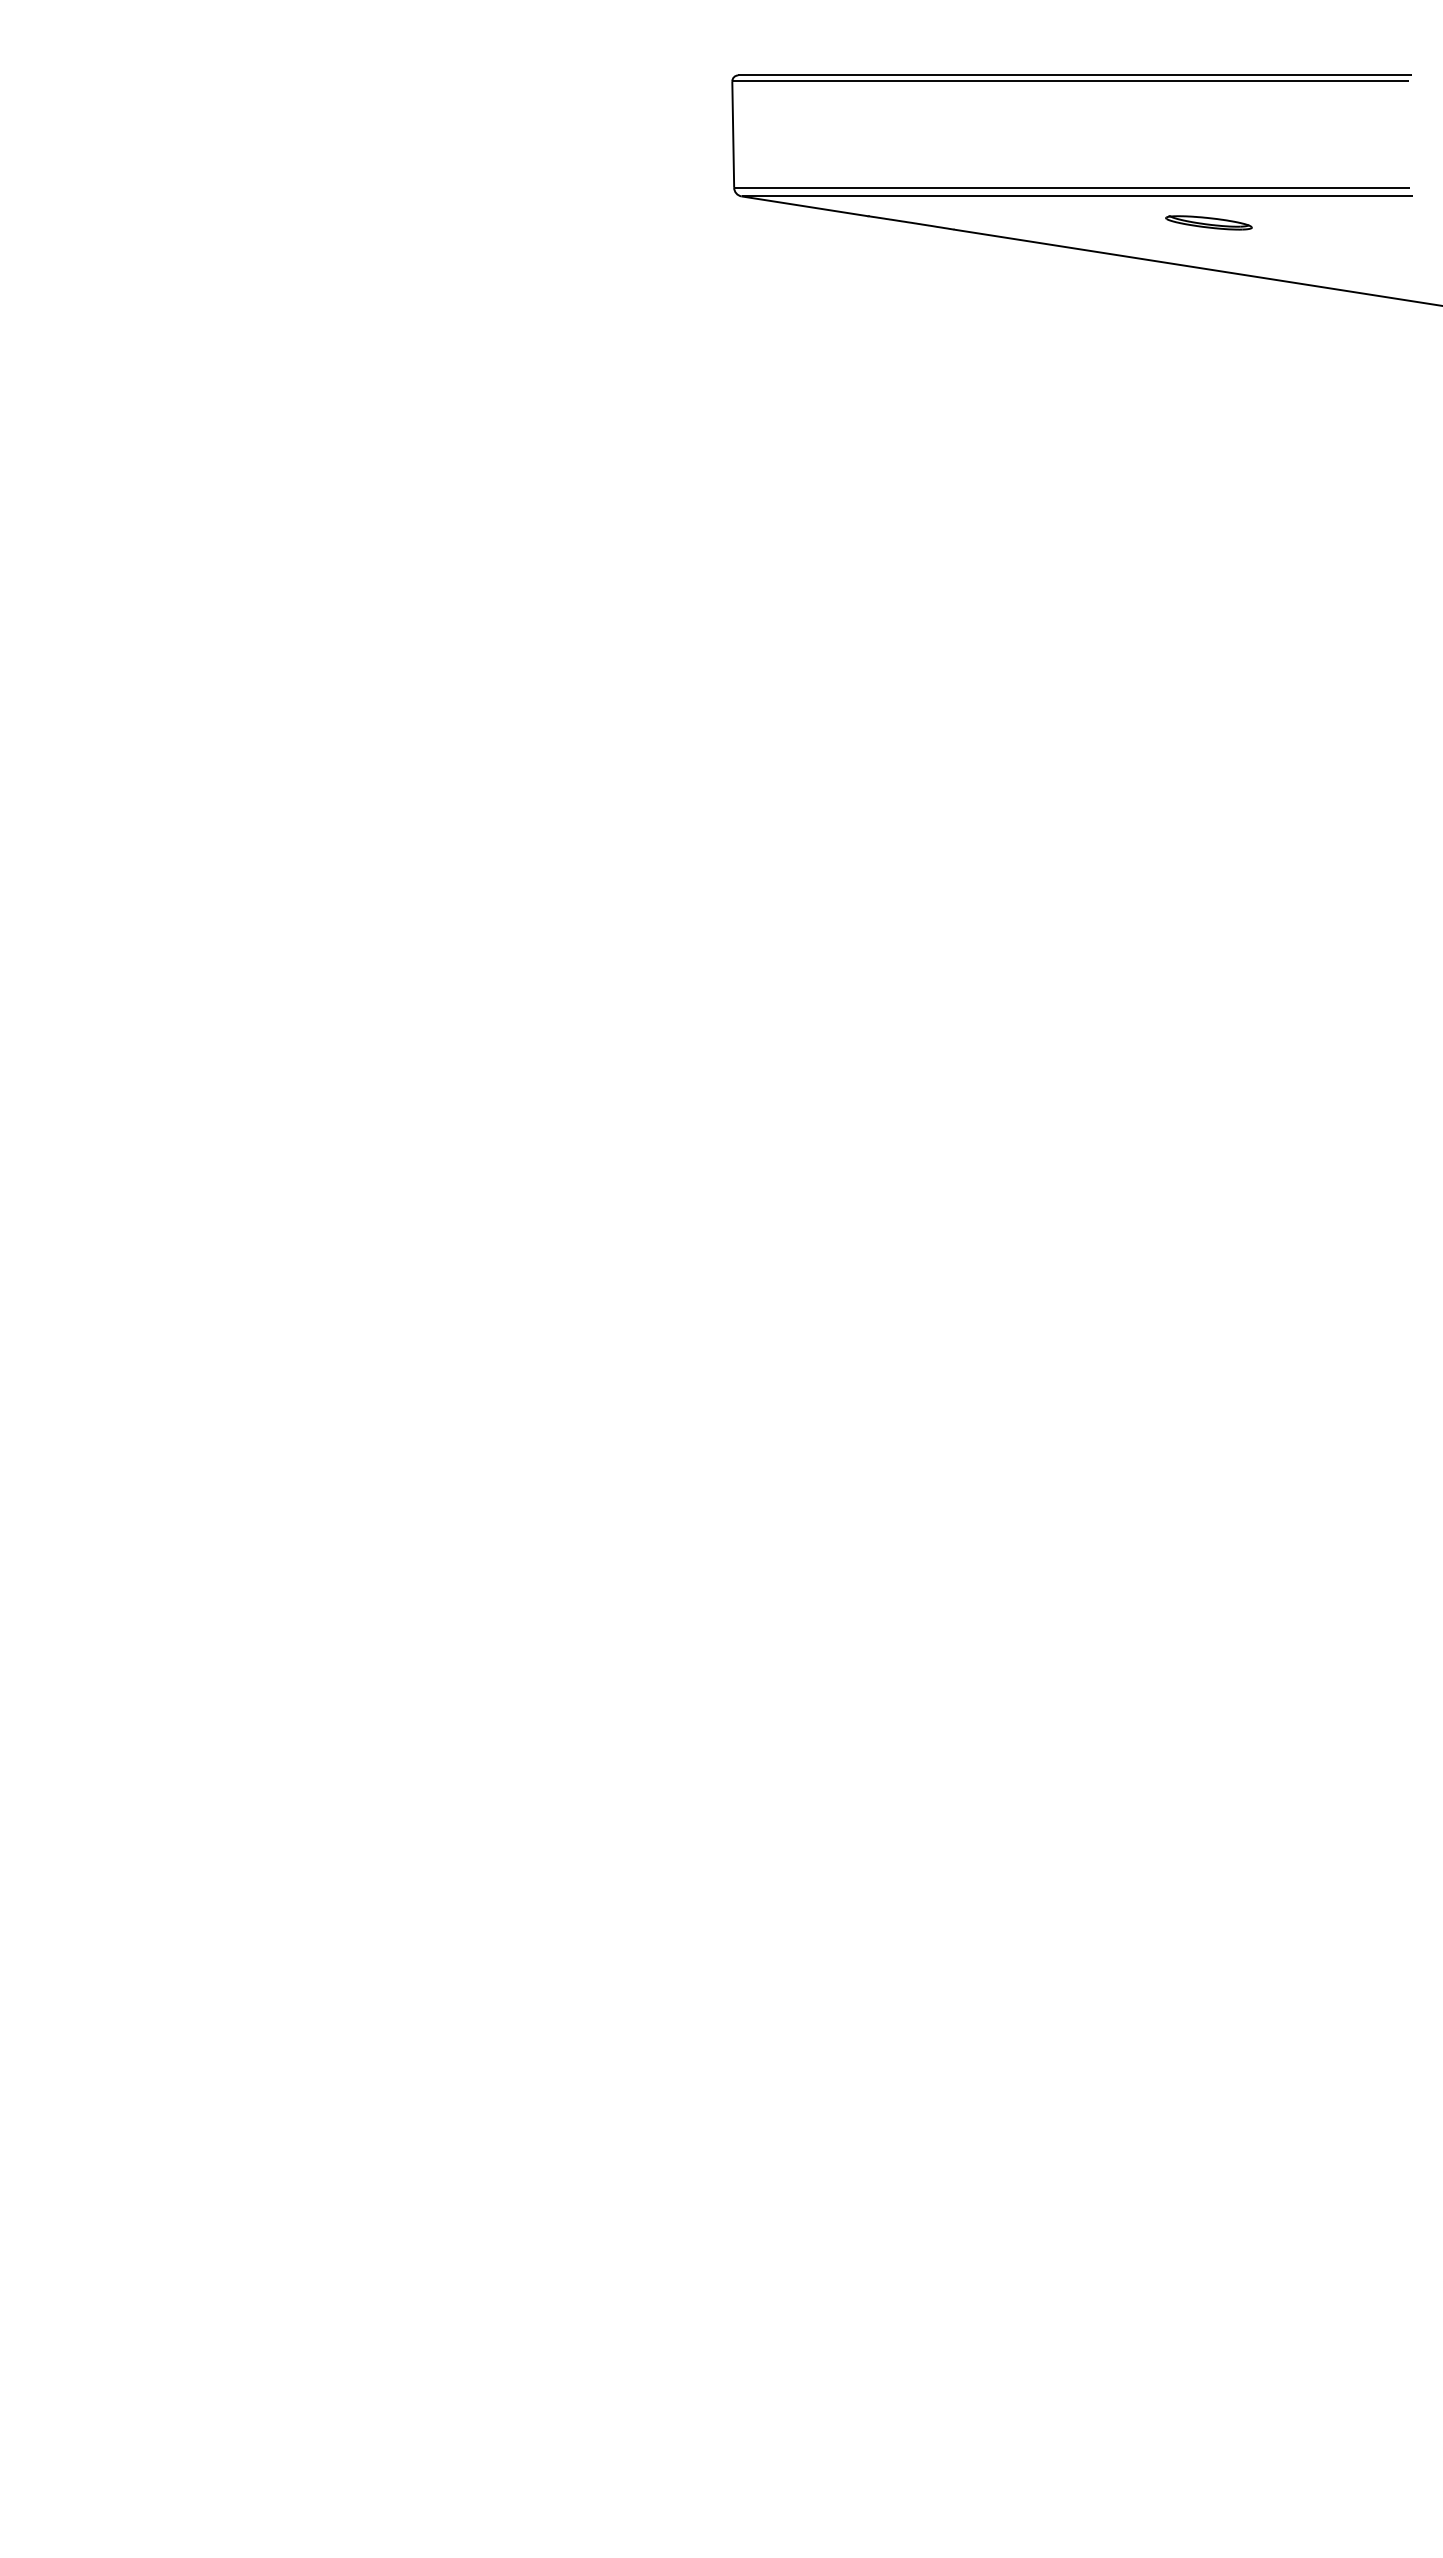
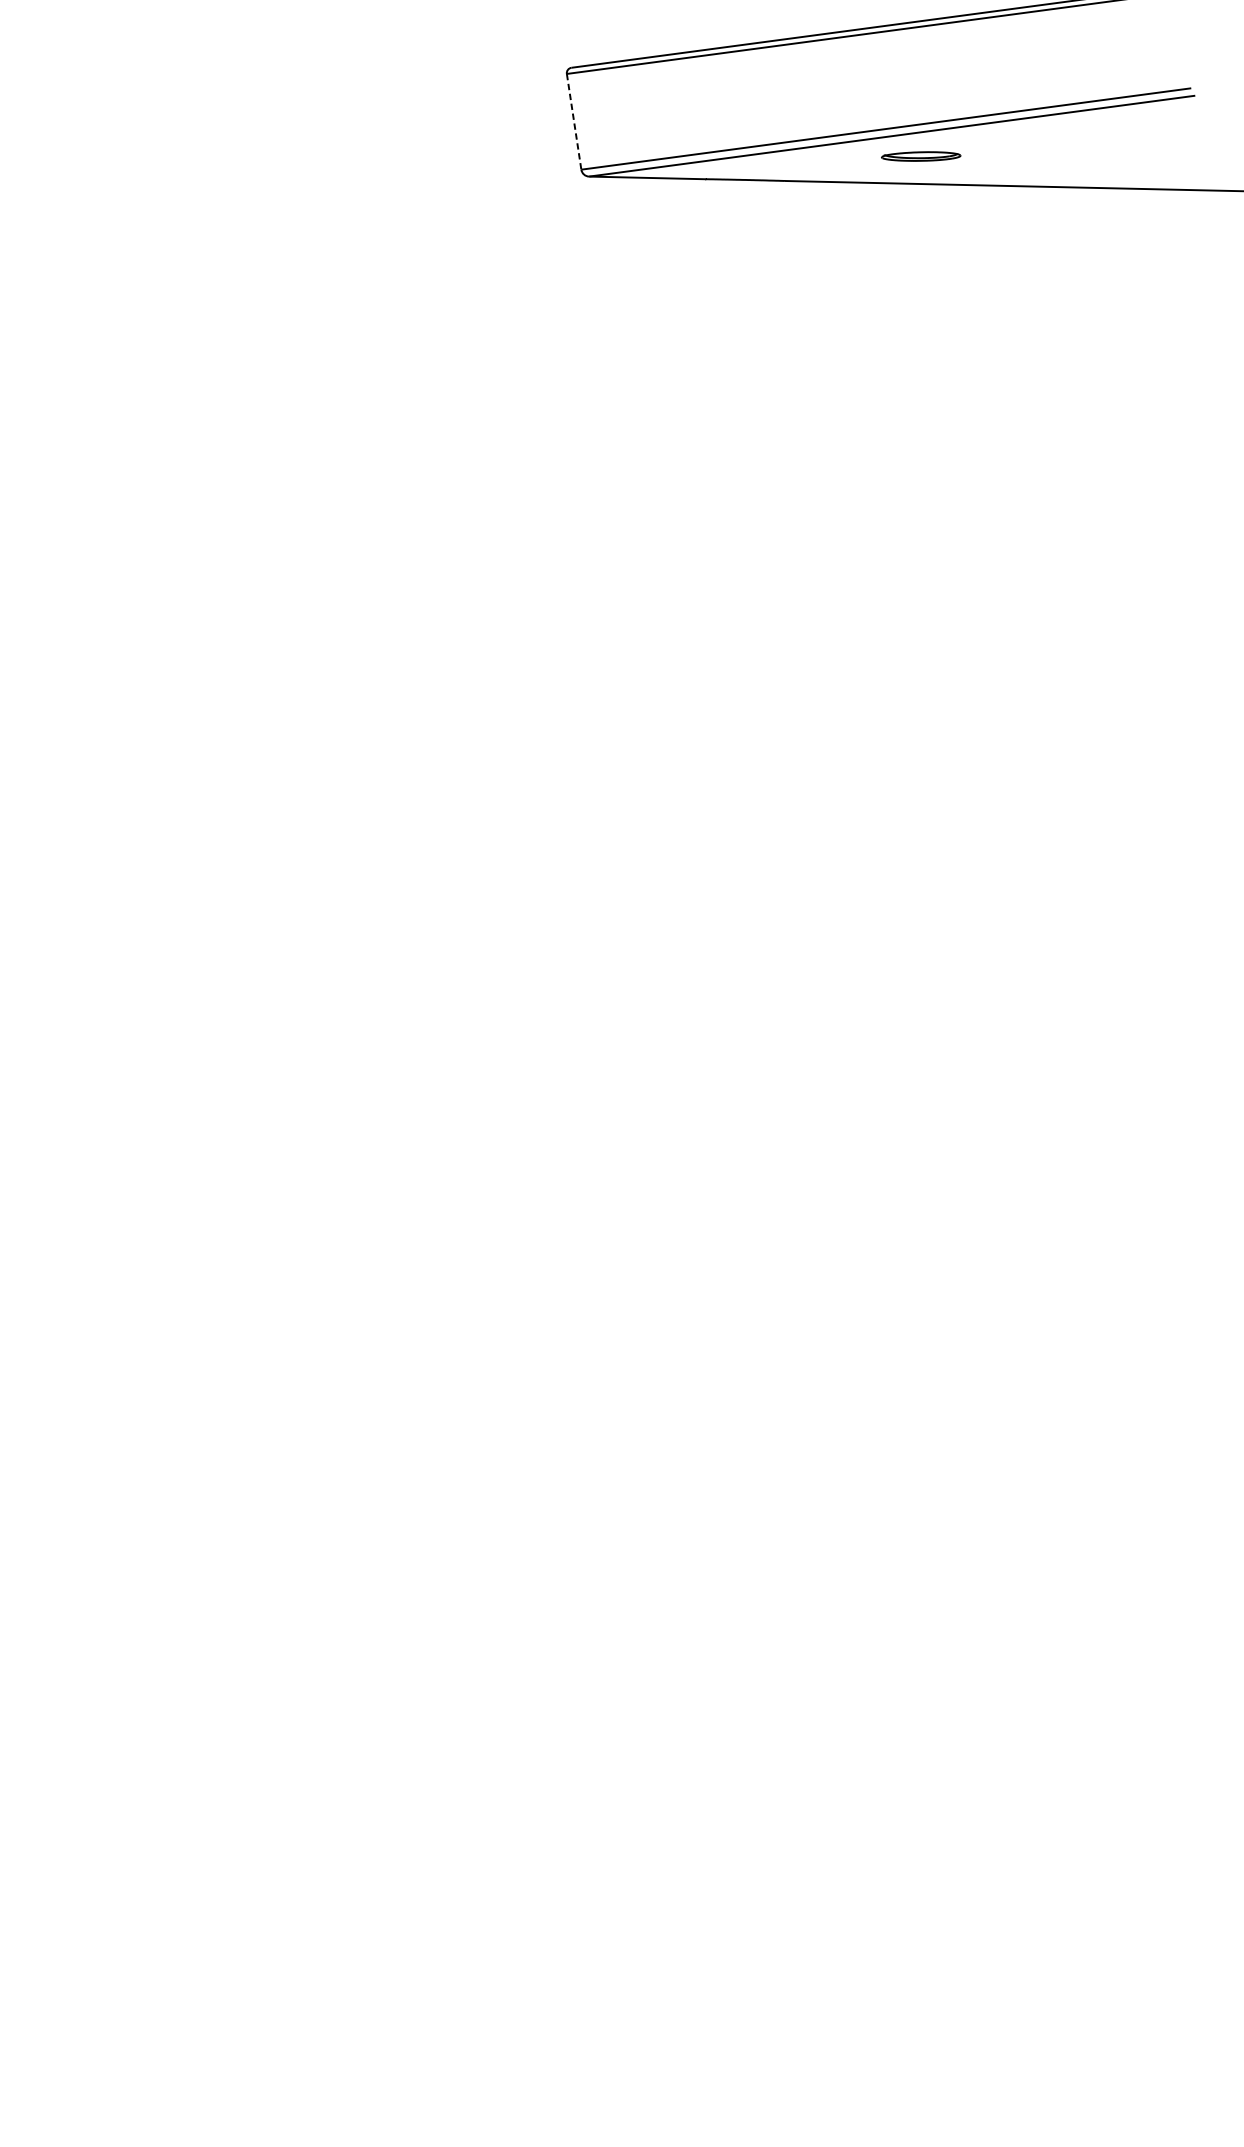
line: (733, 135) -> (574, 122), solid -> dashed
part: (1208, 222) -> (920, 156), moved

